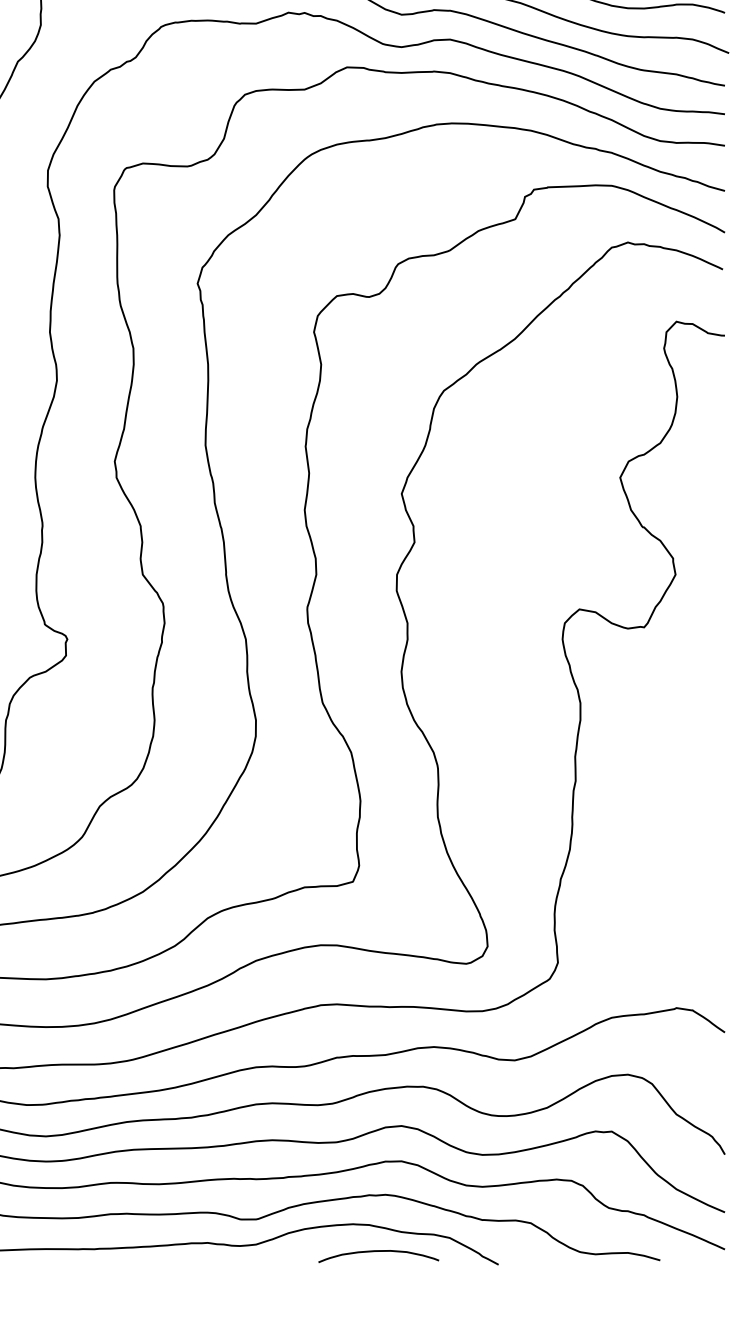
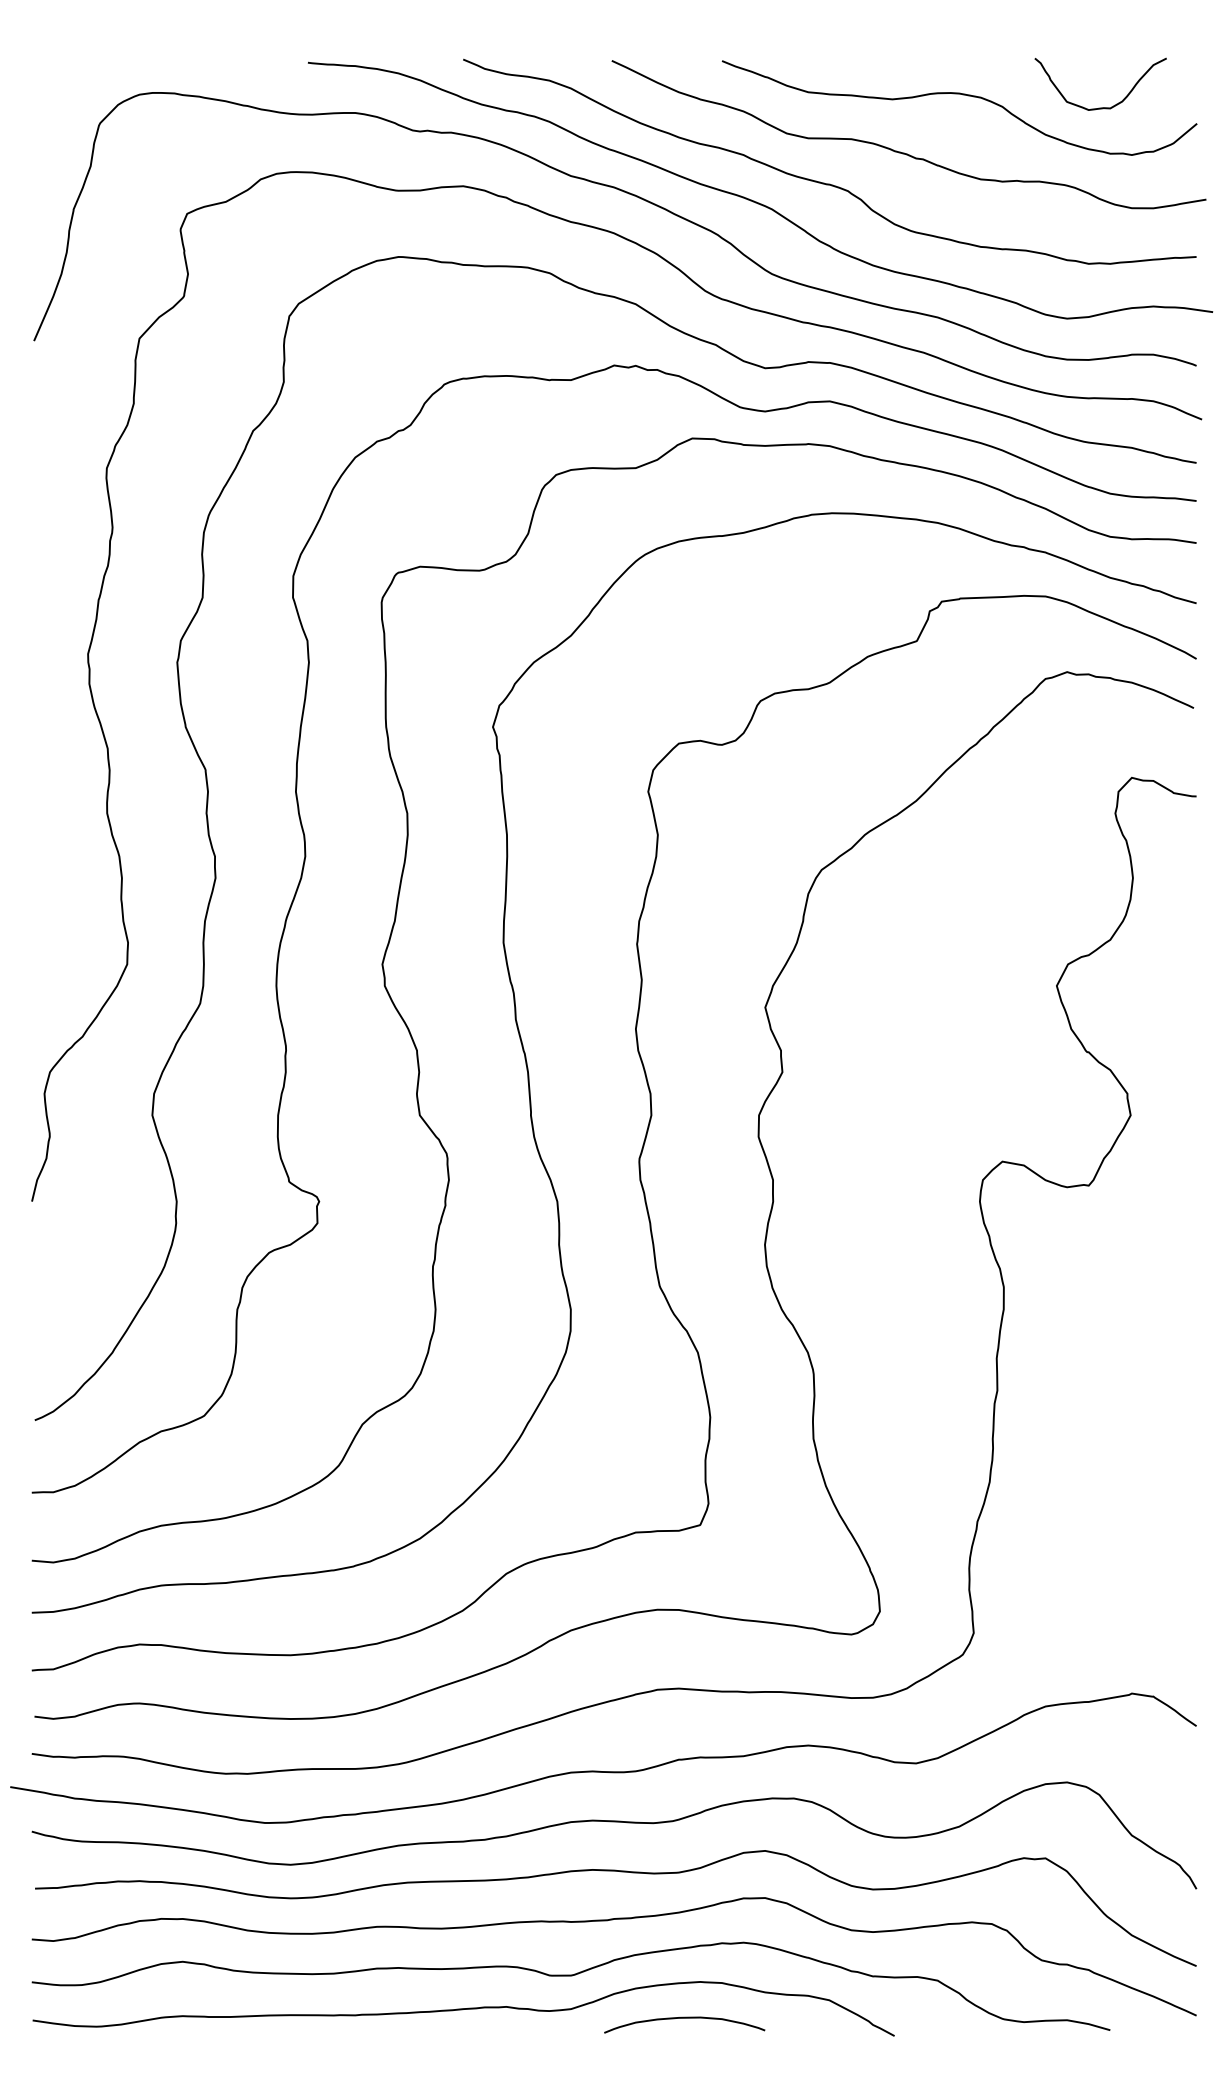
curve: (378, 1251) -> (684, 2018), moved

